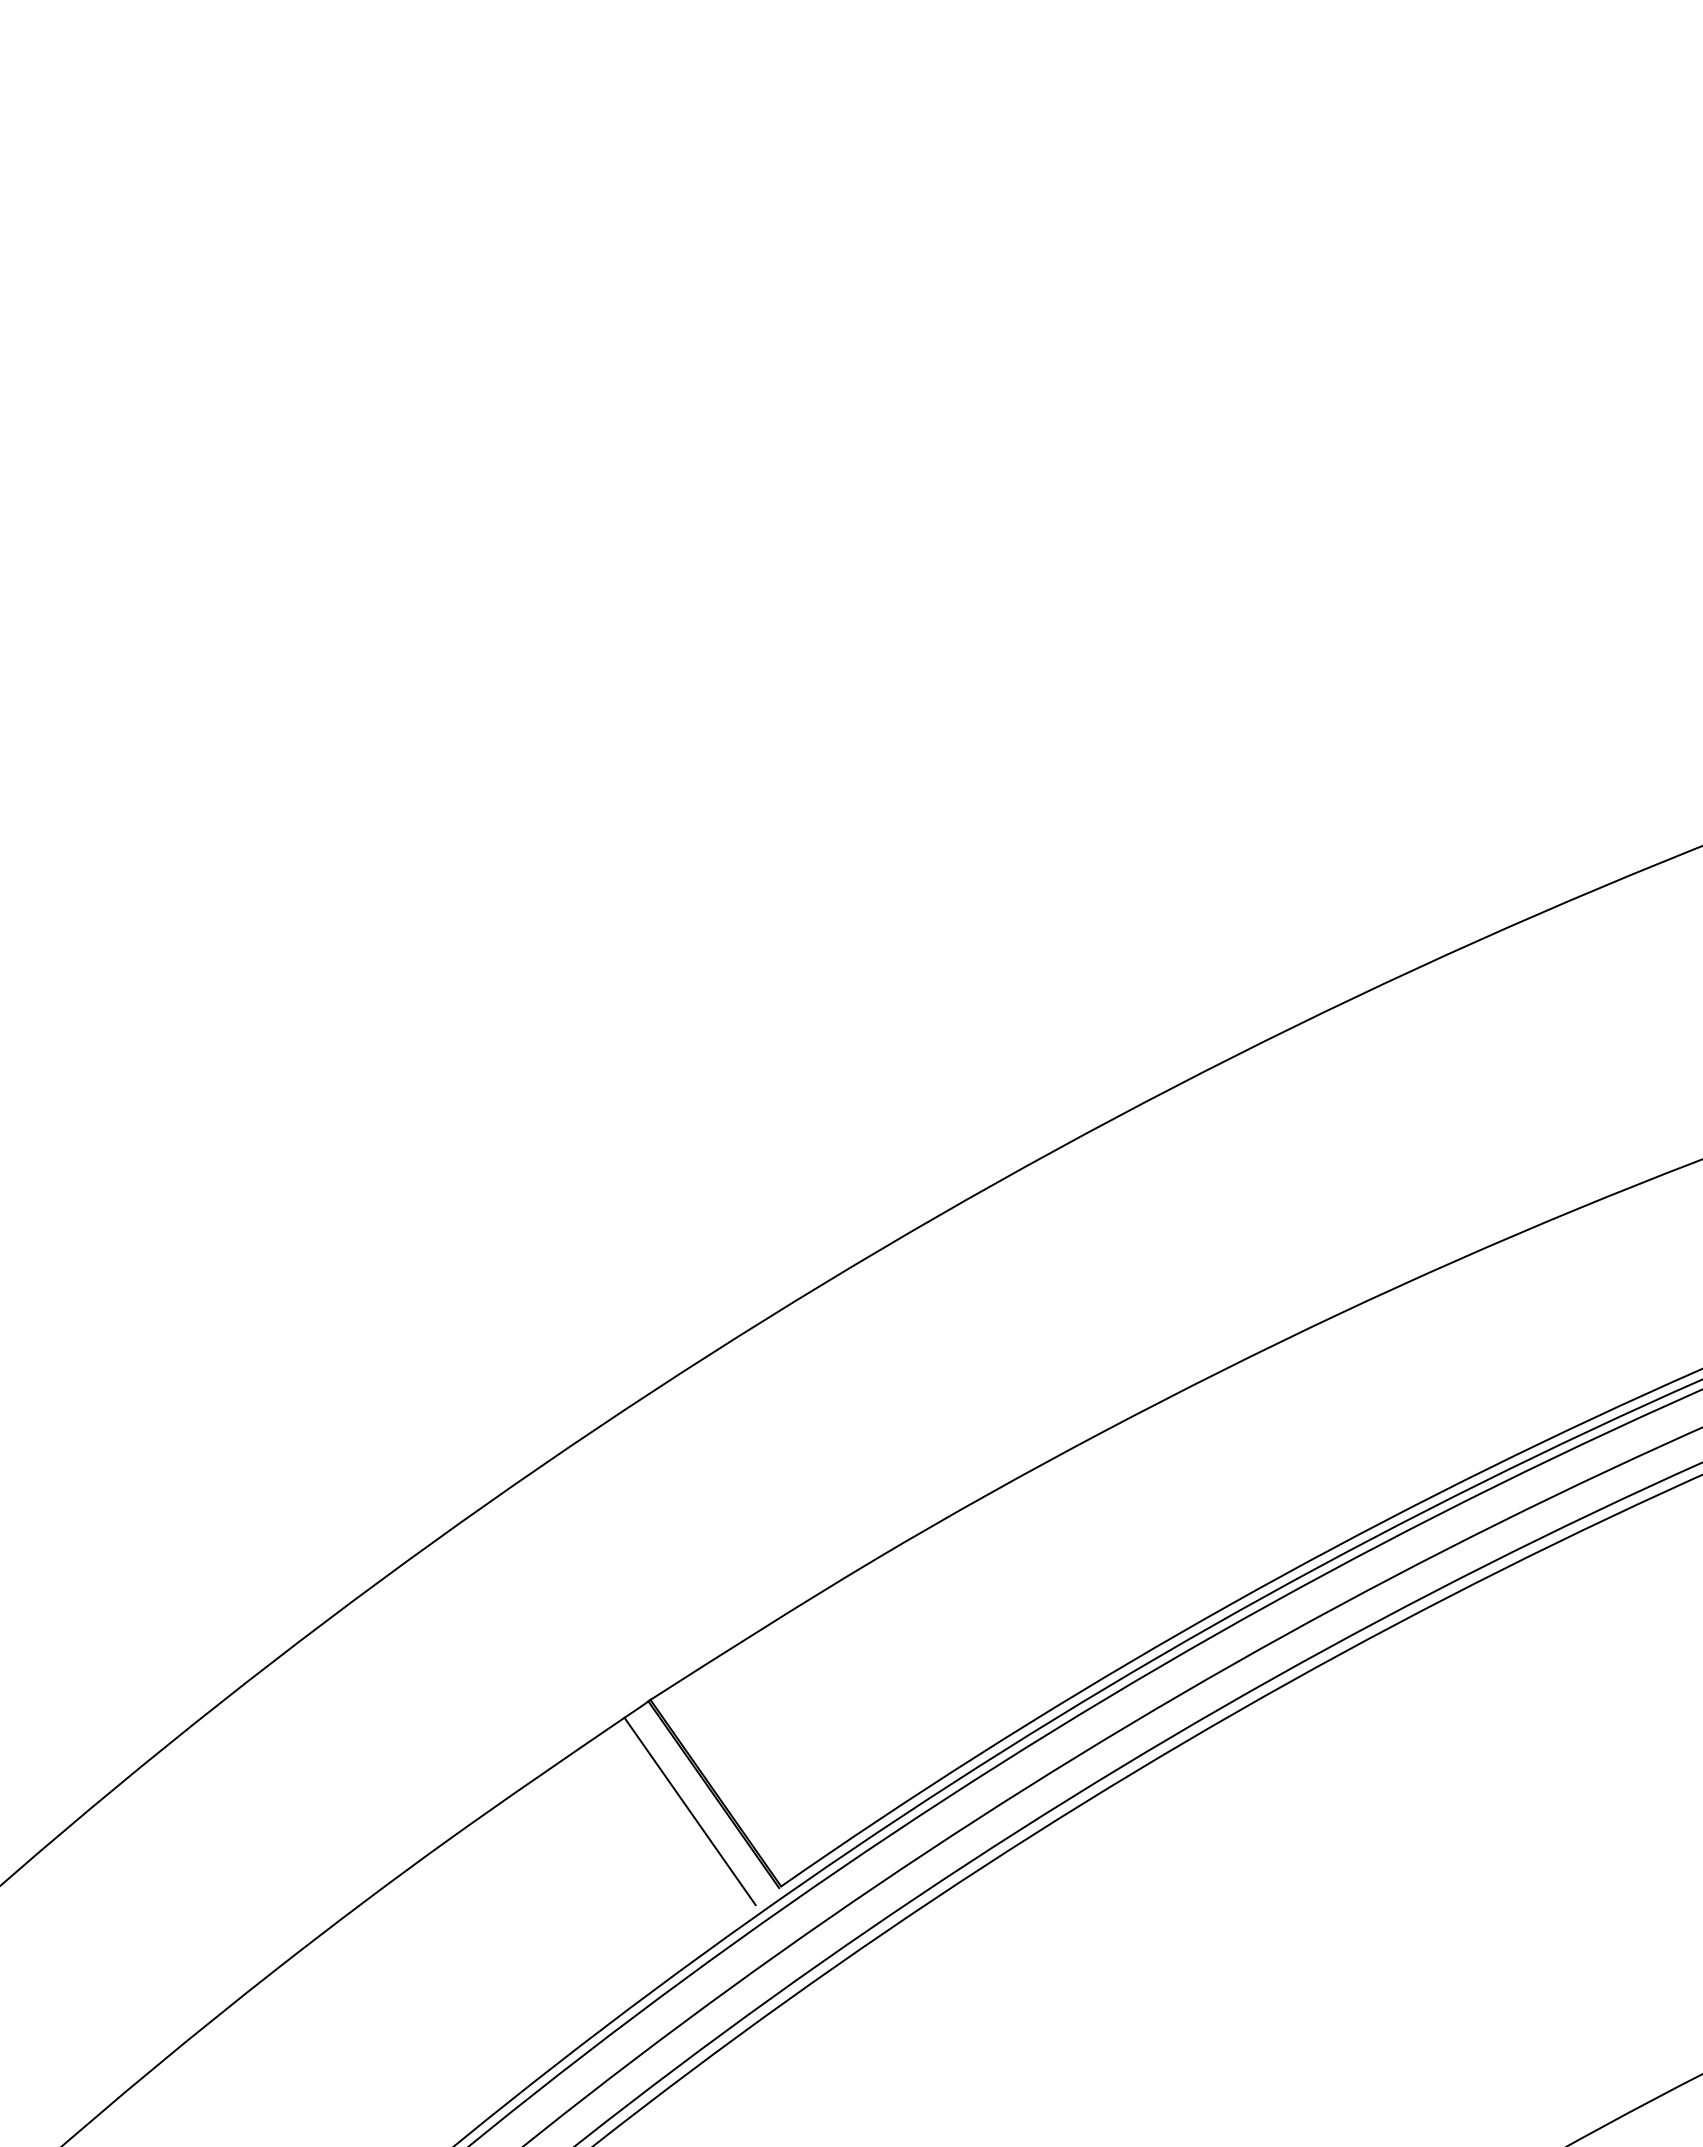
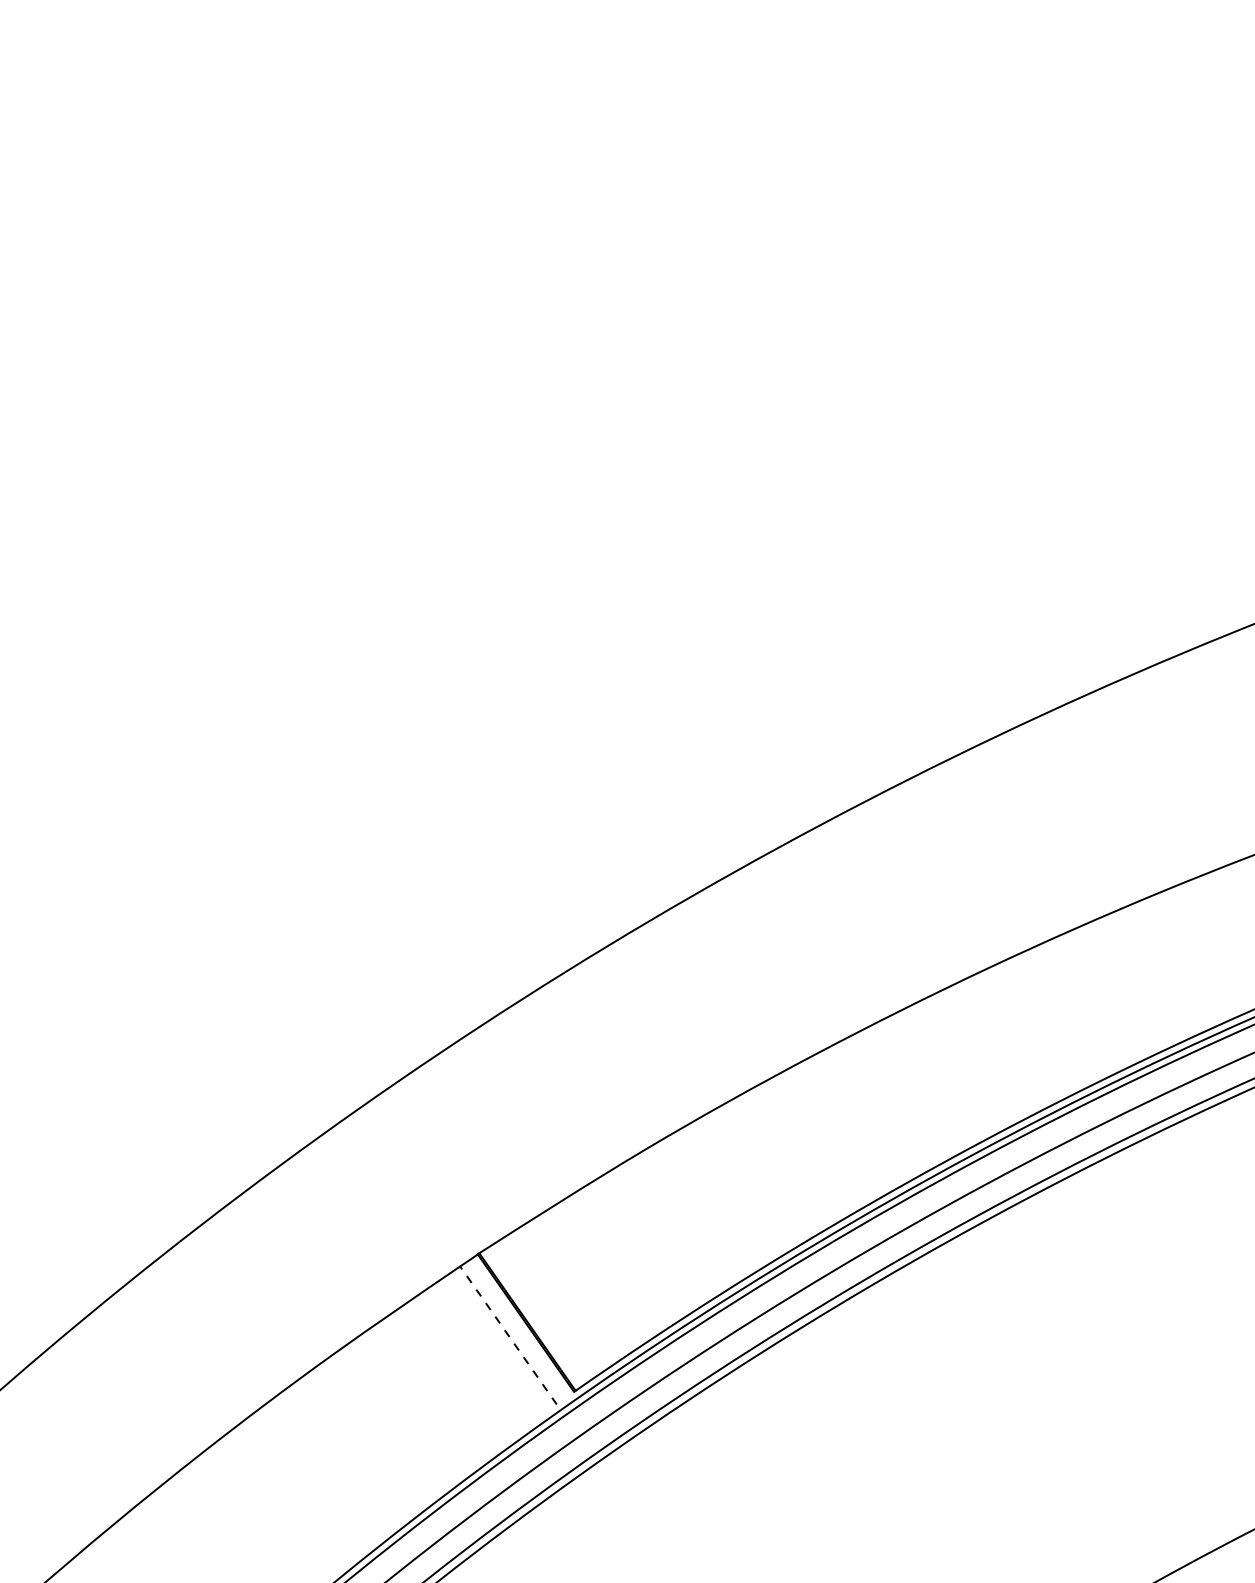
line: (689, 1811) -> (508, 1335), solid -> dashed

